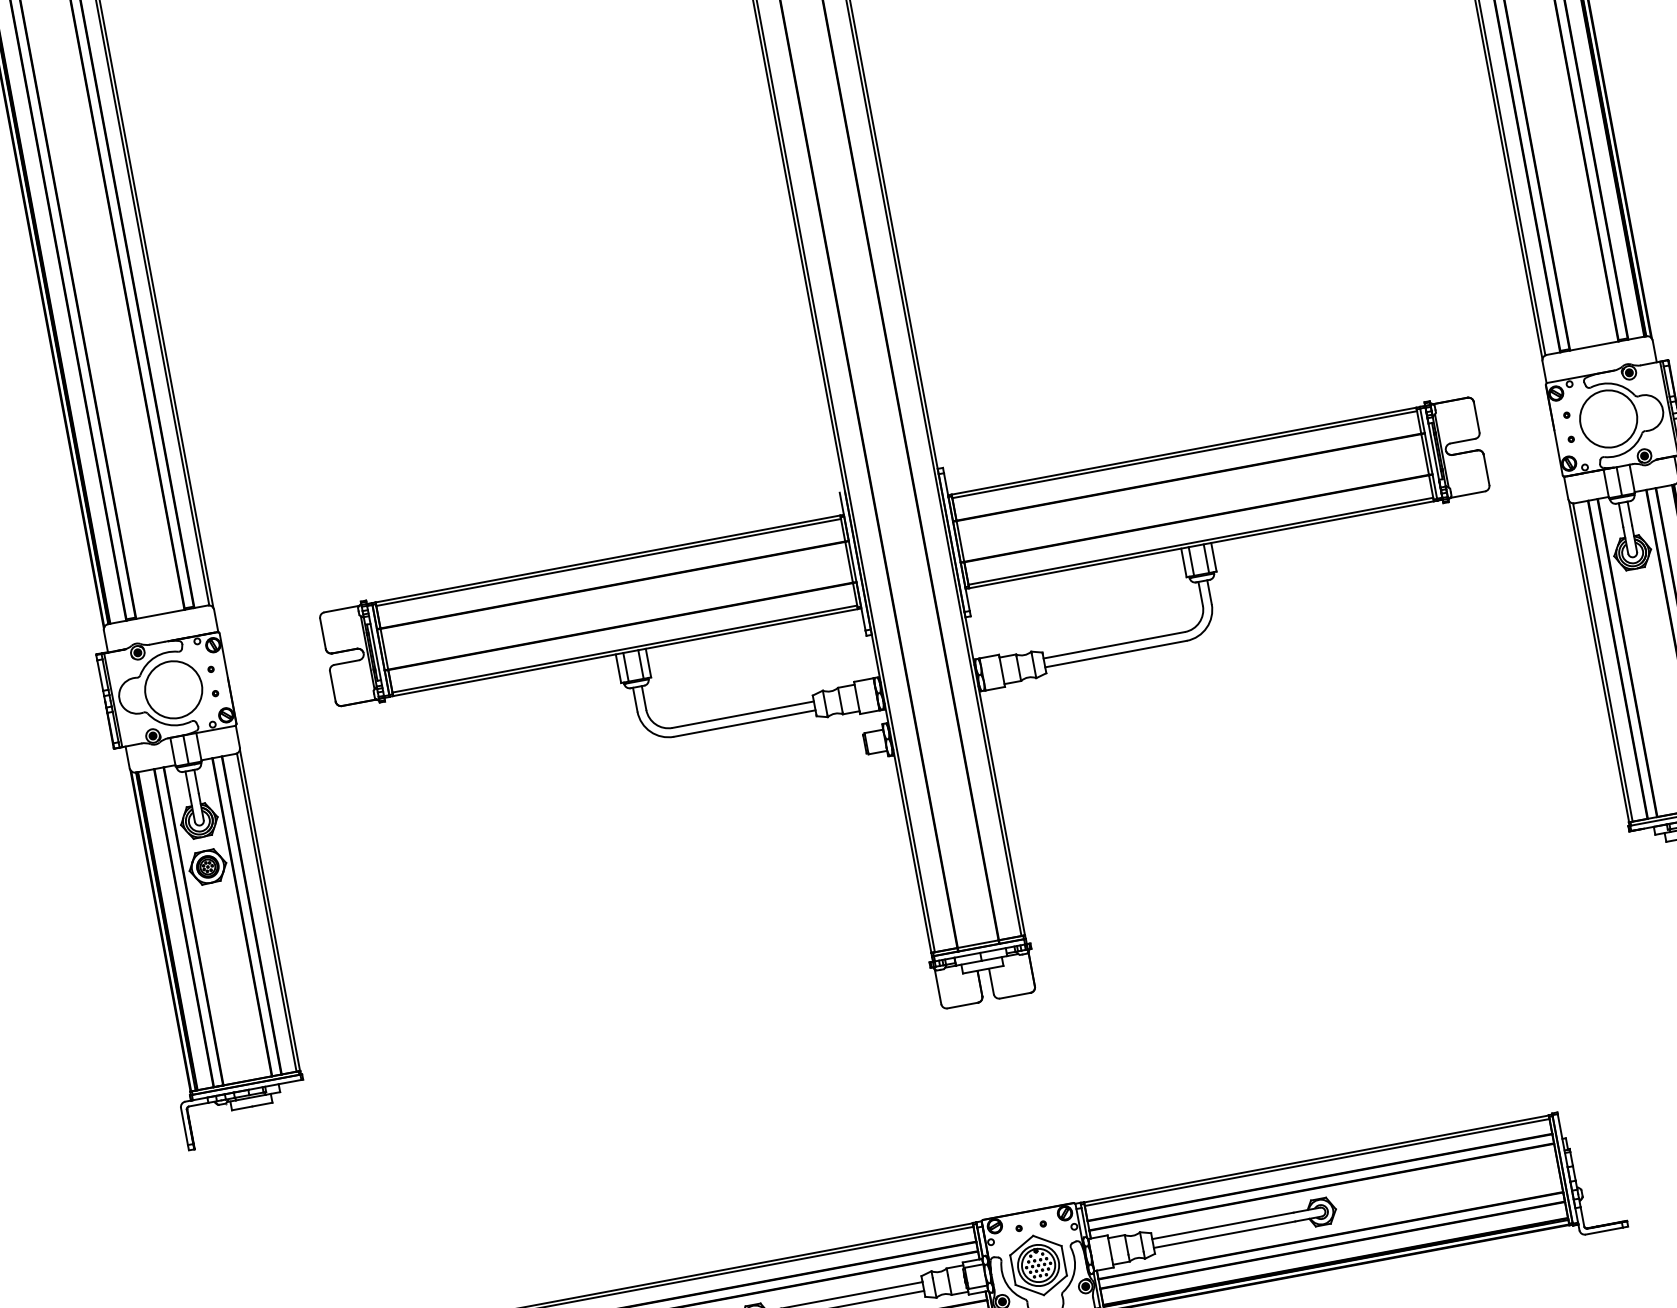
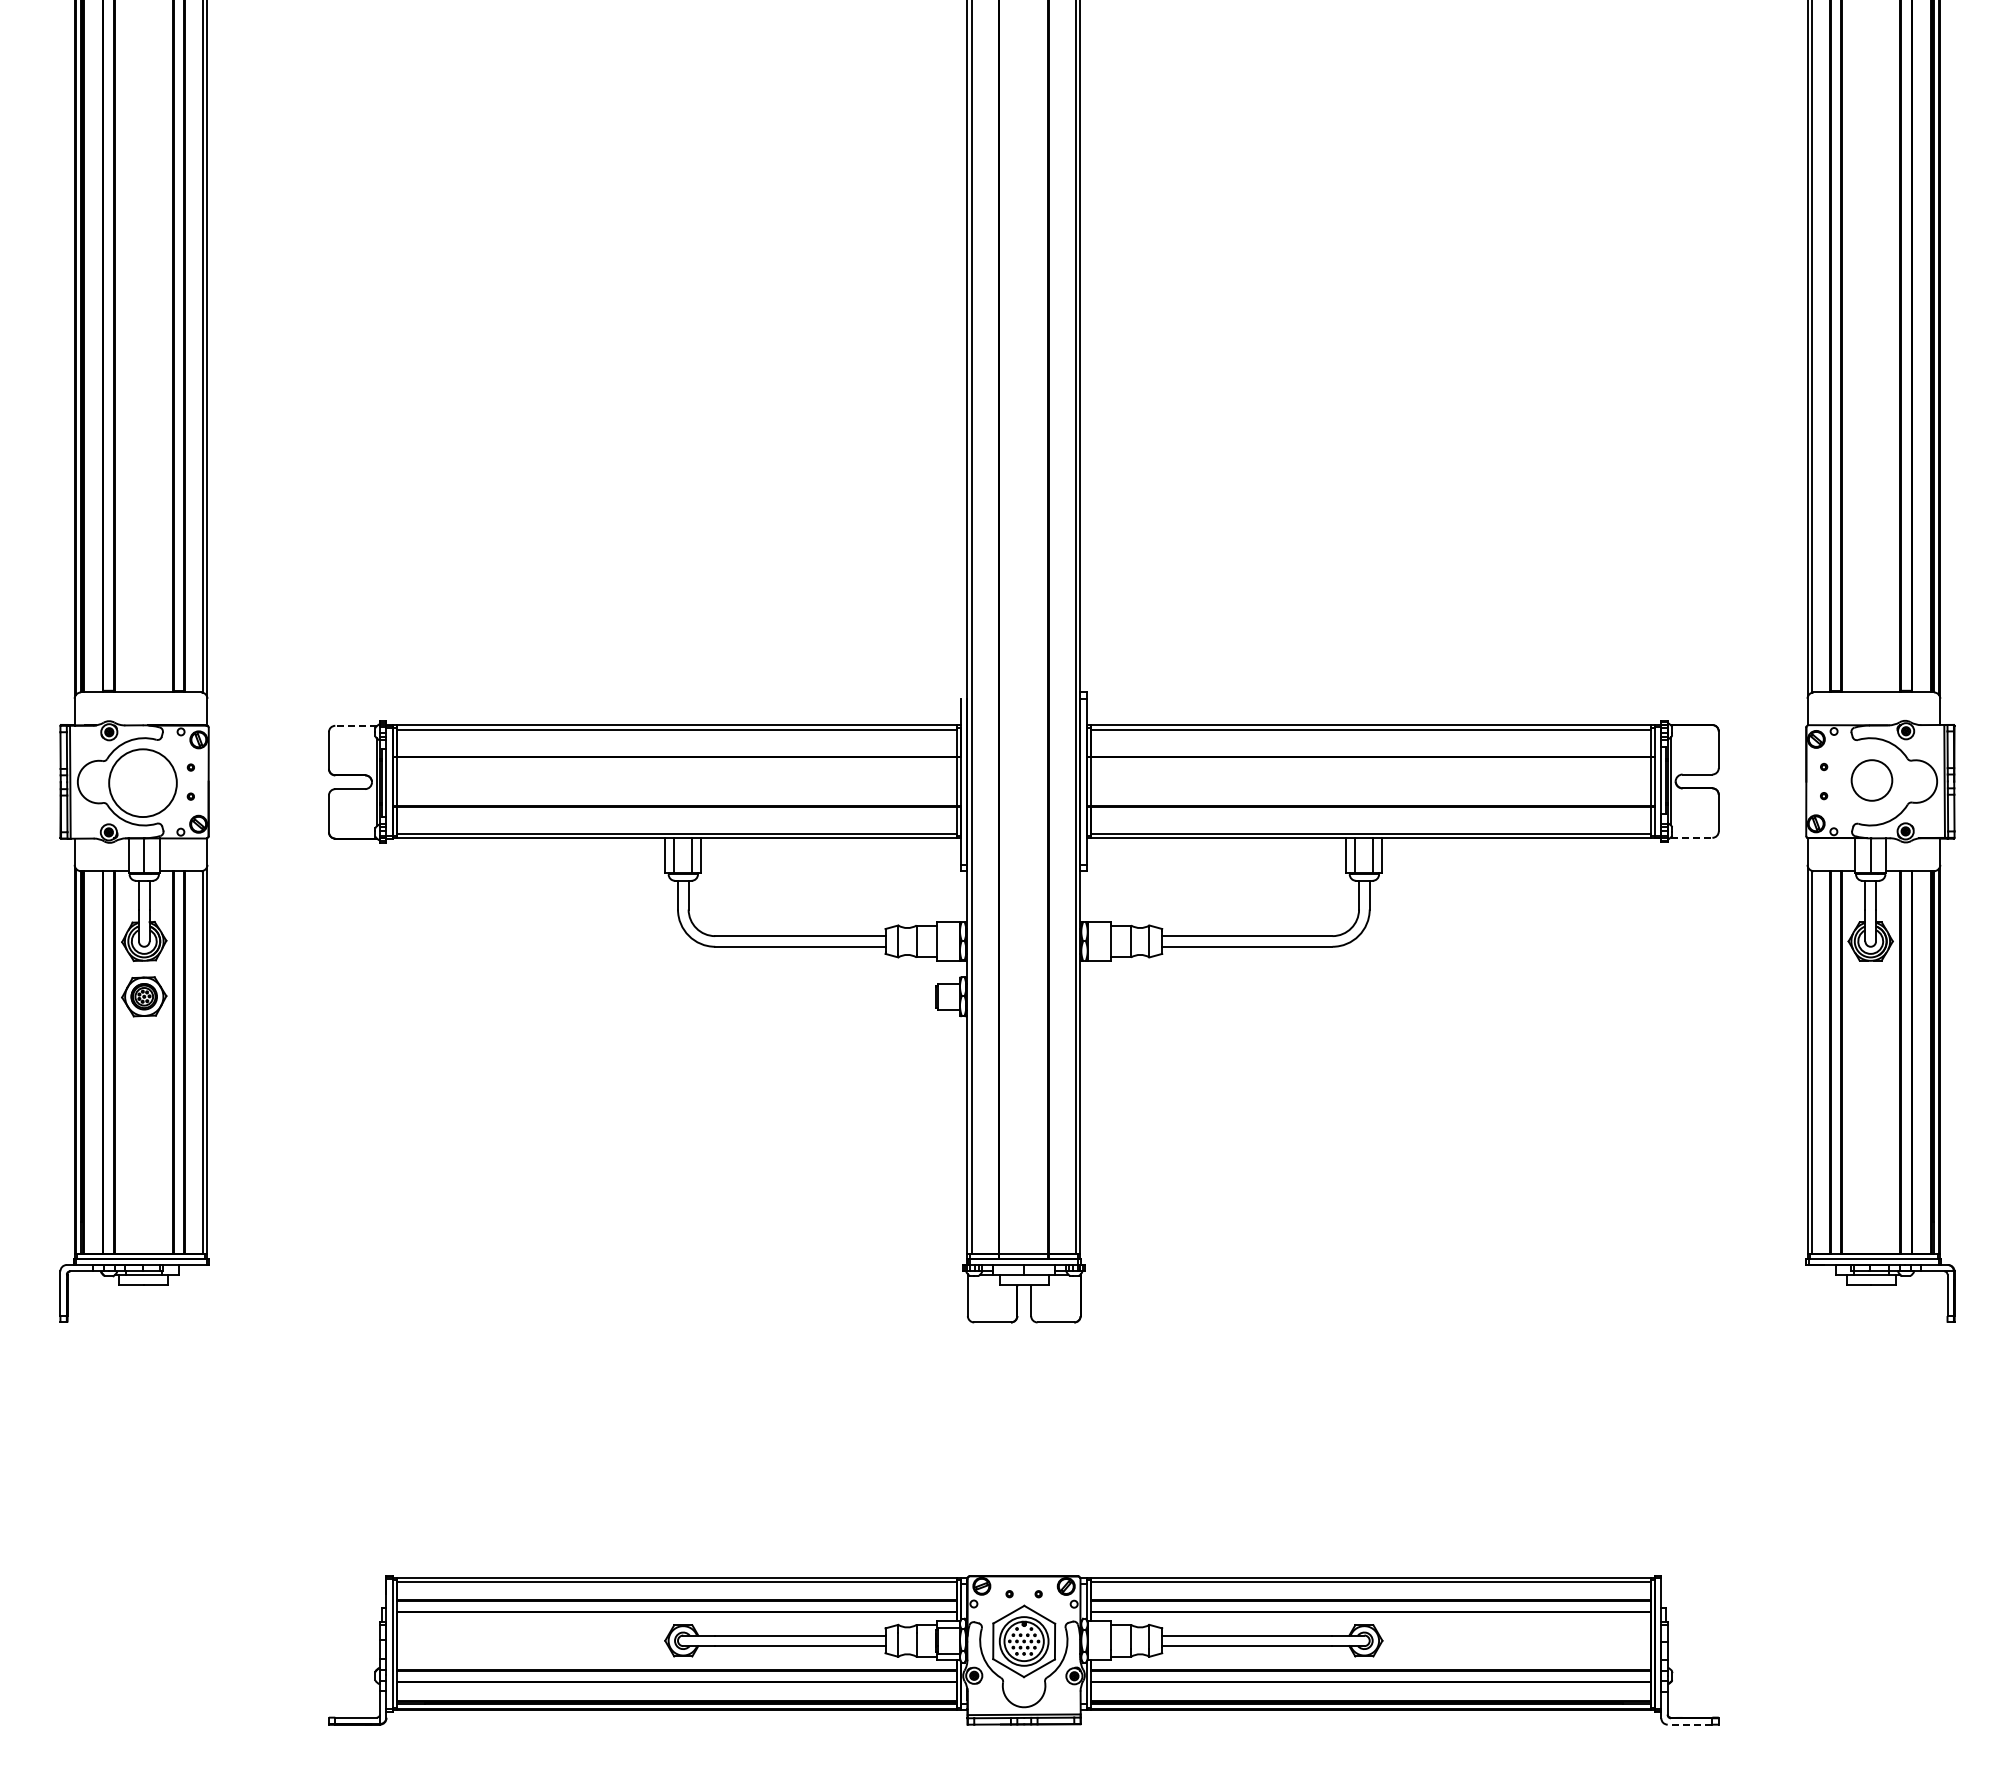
circle: (1608, 419) -> (1871, 780), size x0.6
line: (1467, 494) -> (1691, 837), solid -> dashed
line: (341, 608) -> (356, 725), solid -> dashed
line: (1603, 1231) -> (1689, 1724), solid -> dashed

